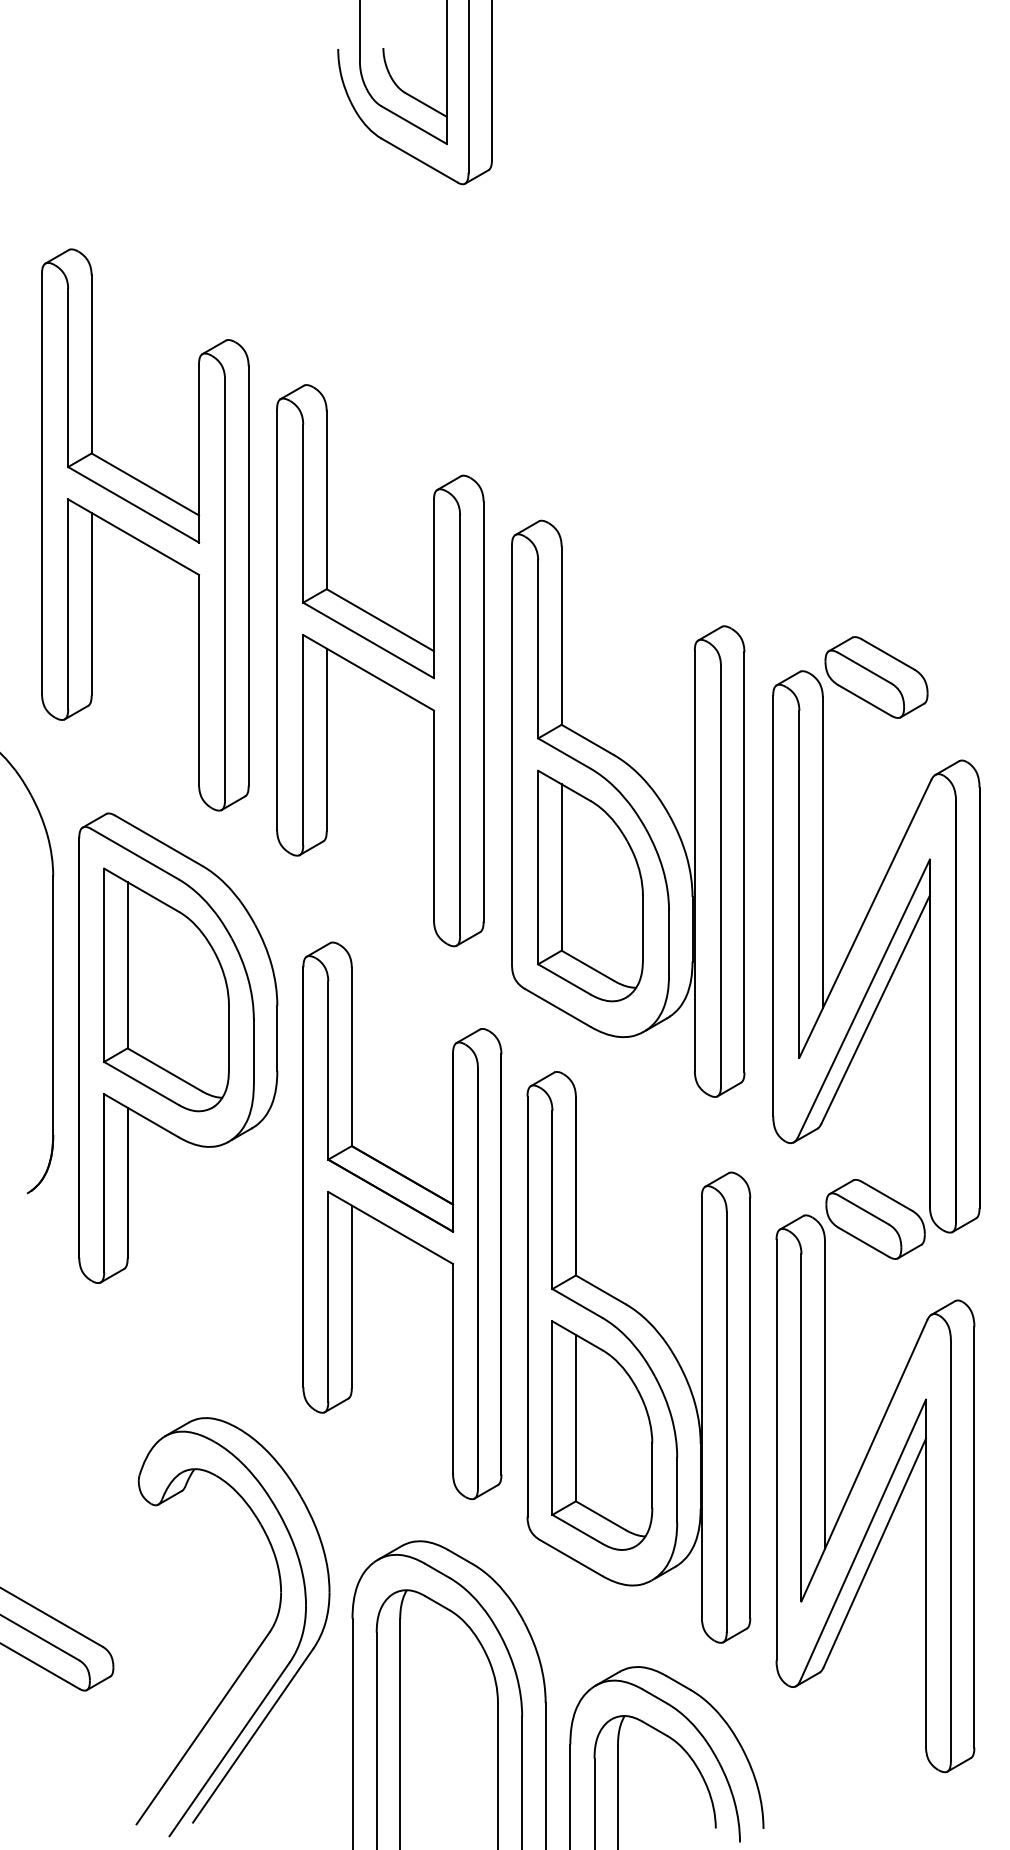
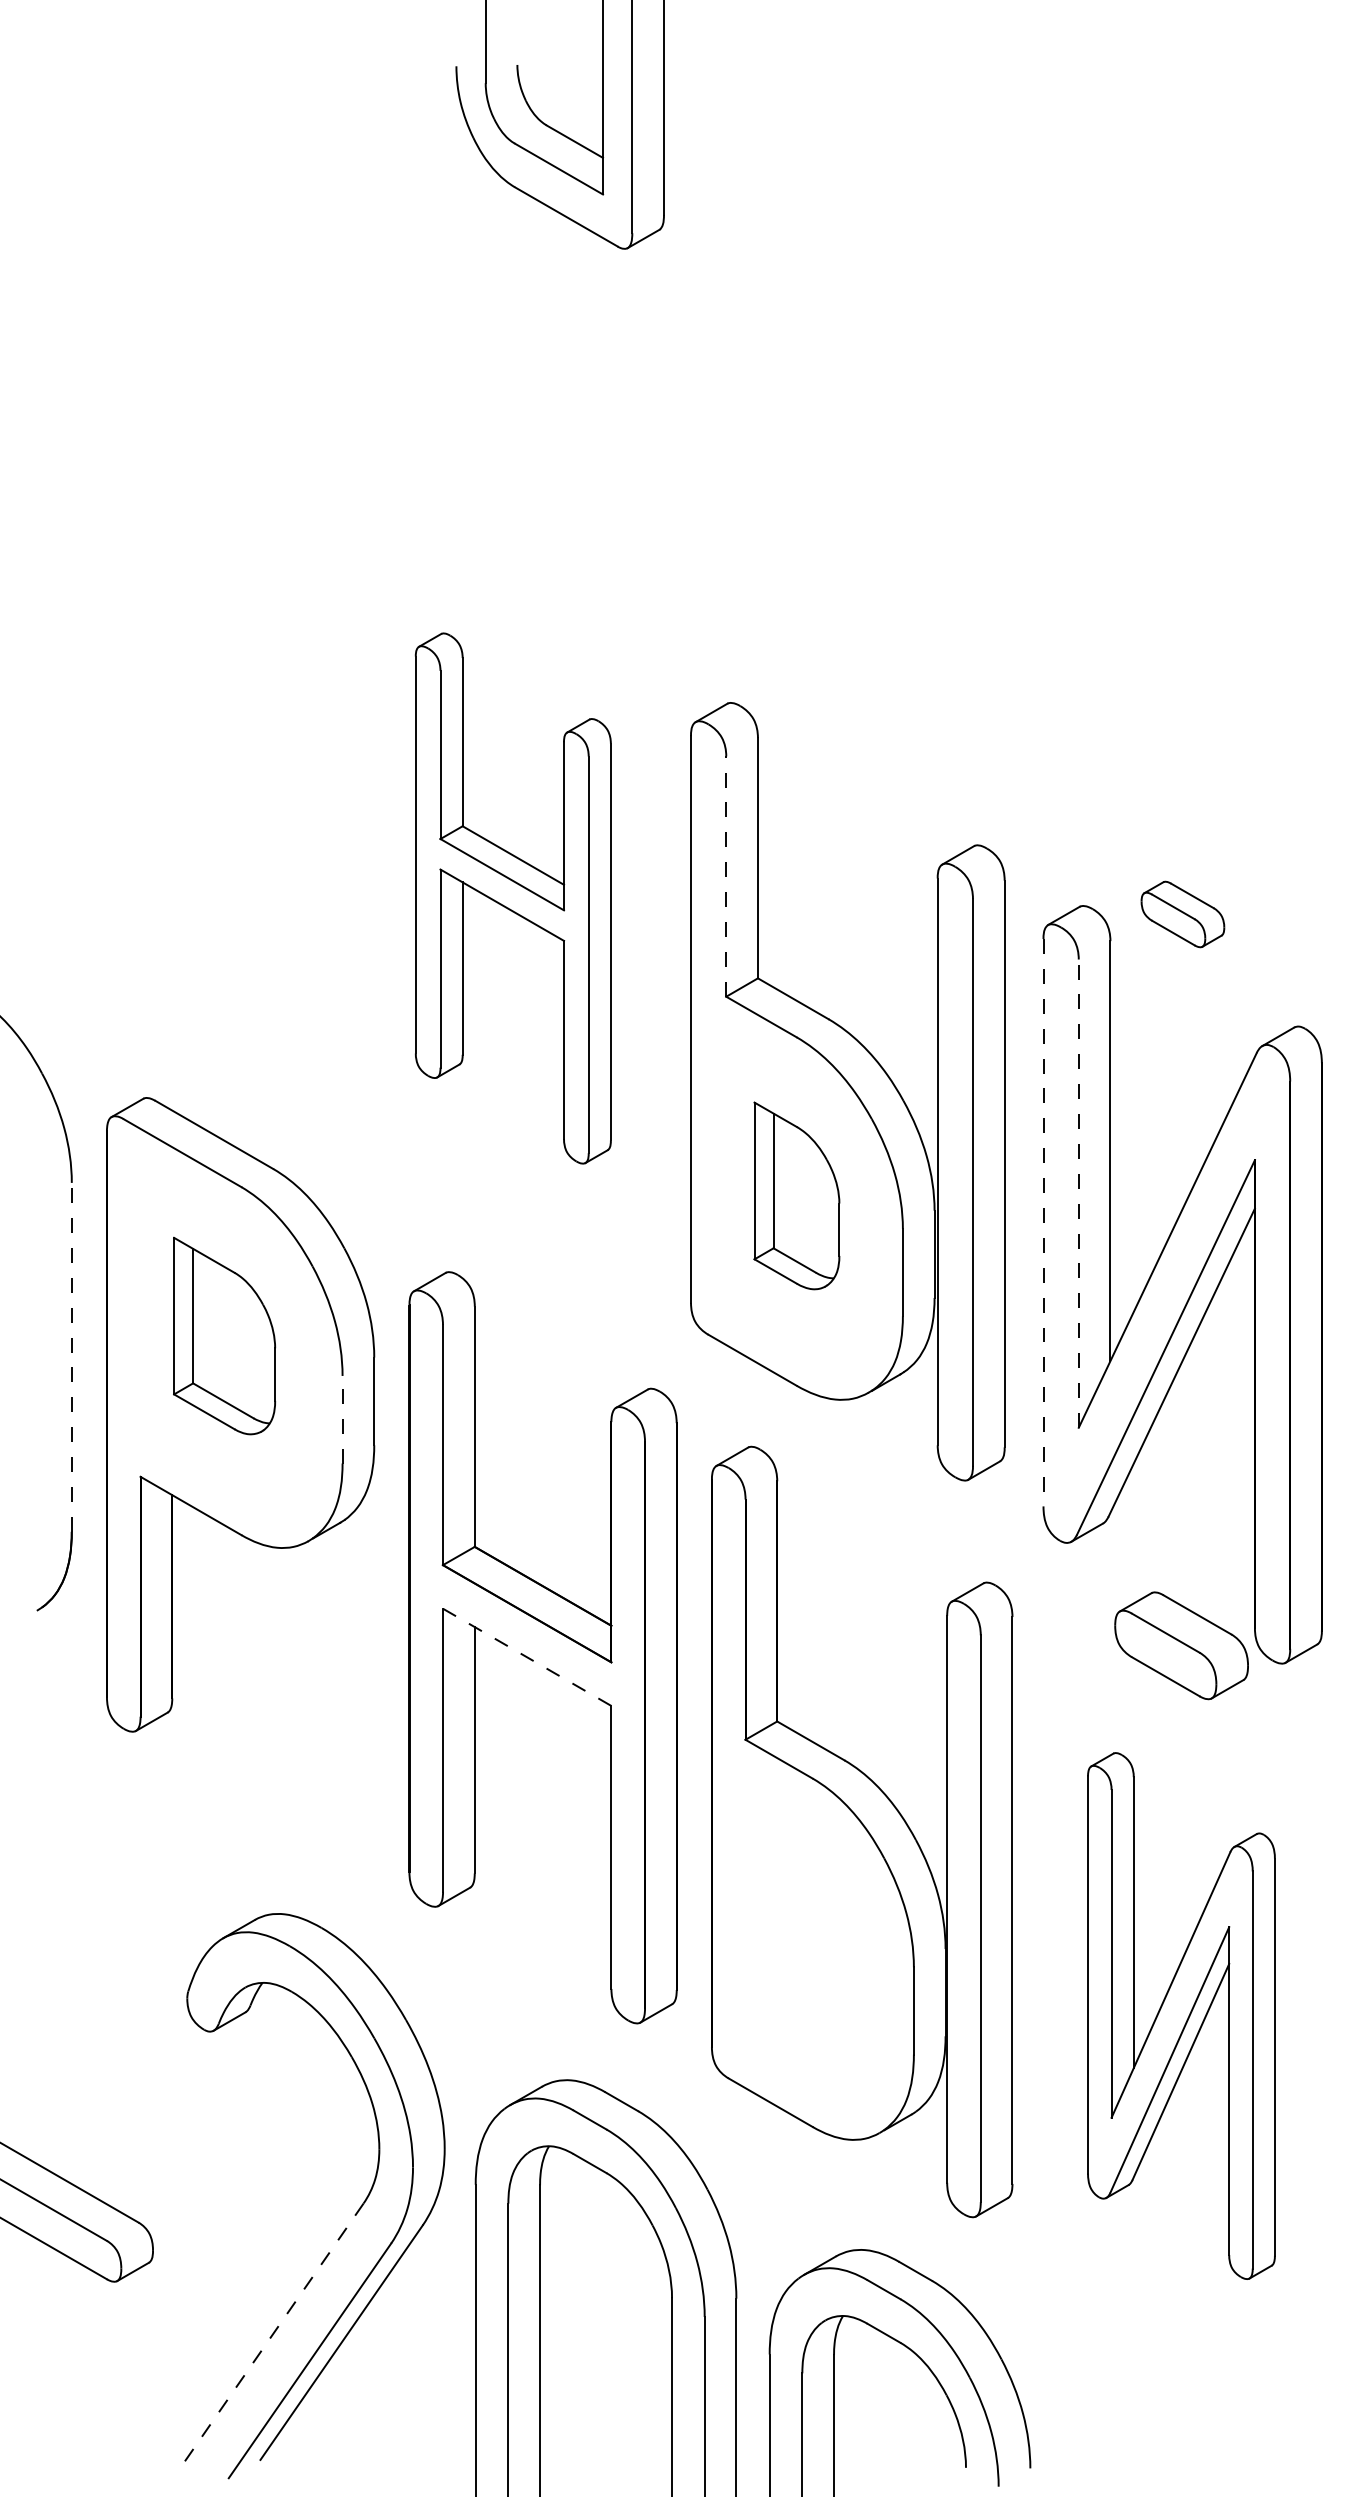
part: (144, 530) -> (195, 715), removed
line: (538, 649) -> (726, 876), solid -> dashed
part: (380, 665) -> (513, 898), size x0.7
part: (876, 677) -> (1182, 914), size x0.6
line: (799, 884) -> (1078, 1193), solid -> dashed
part: (590, 885) -> (796, 1195), size x0.6
line: (773, 905) -> (1043, 1222), solid -> dashed
part: (166, 989) -> (224, 1335), size x0.6
line: (52, 1005) -> (71, 1356), solid -> dashed
line: (253, 1051) -> (342, 1419), solid -> dashed
line: (390, 1228) -> (527, 1657), solid -> dashed
part: (602, 1435) -> (812, 1937), removed
part: (875, 1493) -> (1181, 2015), size x0.7
line: (202, 1728) -> (273, 2333), solid -> dashed

